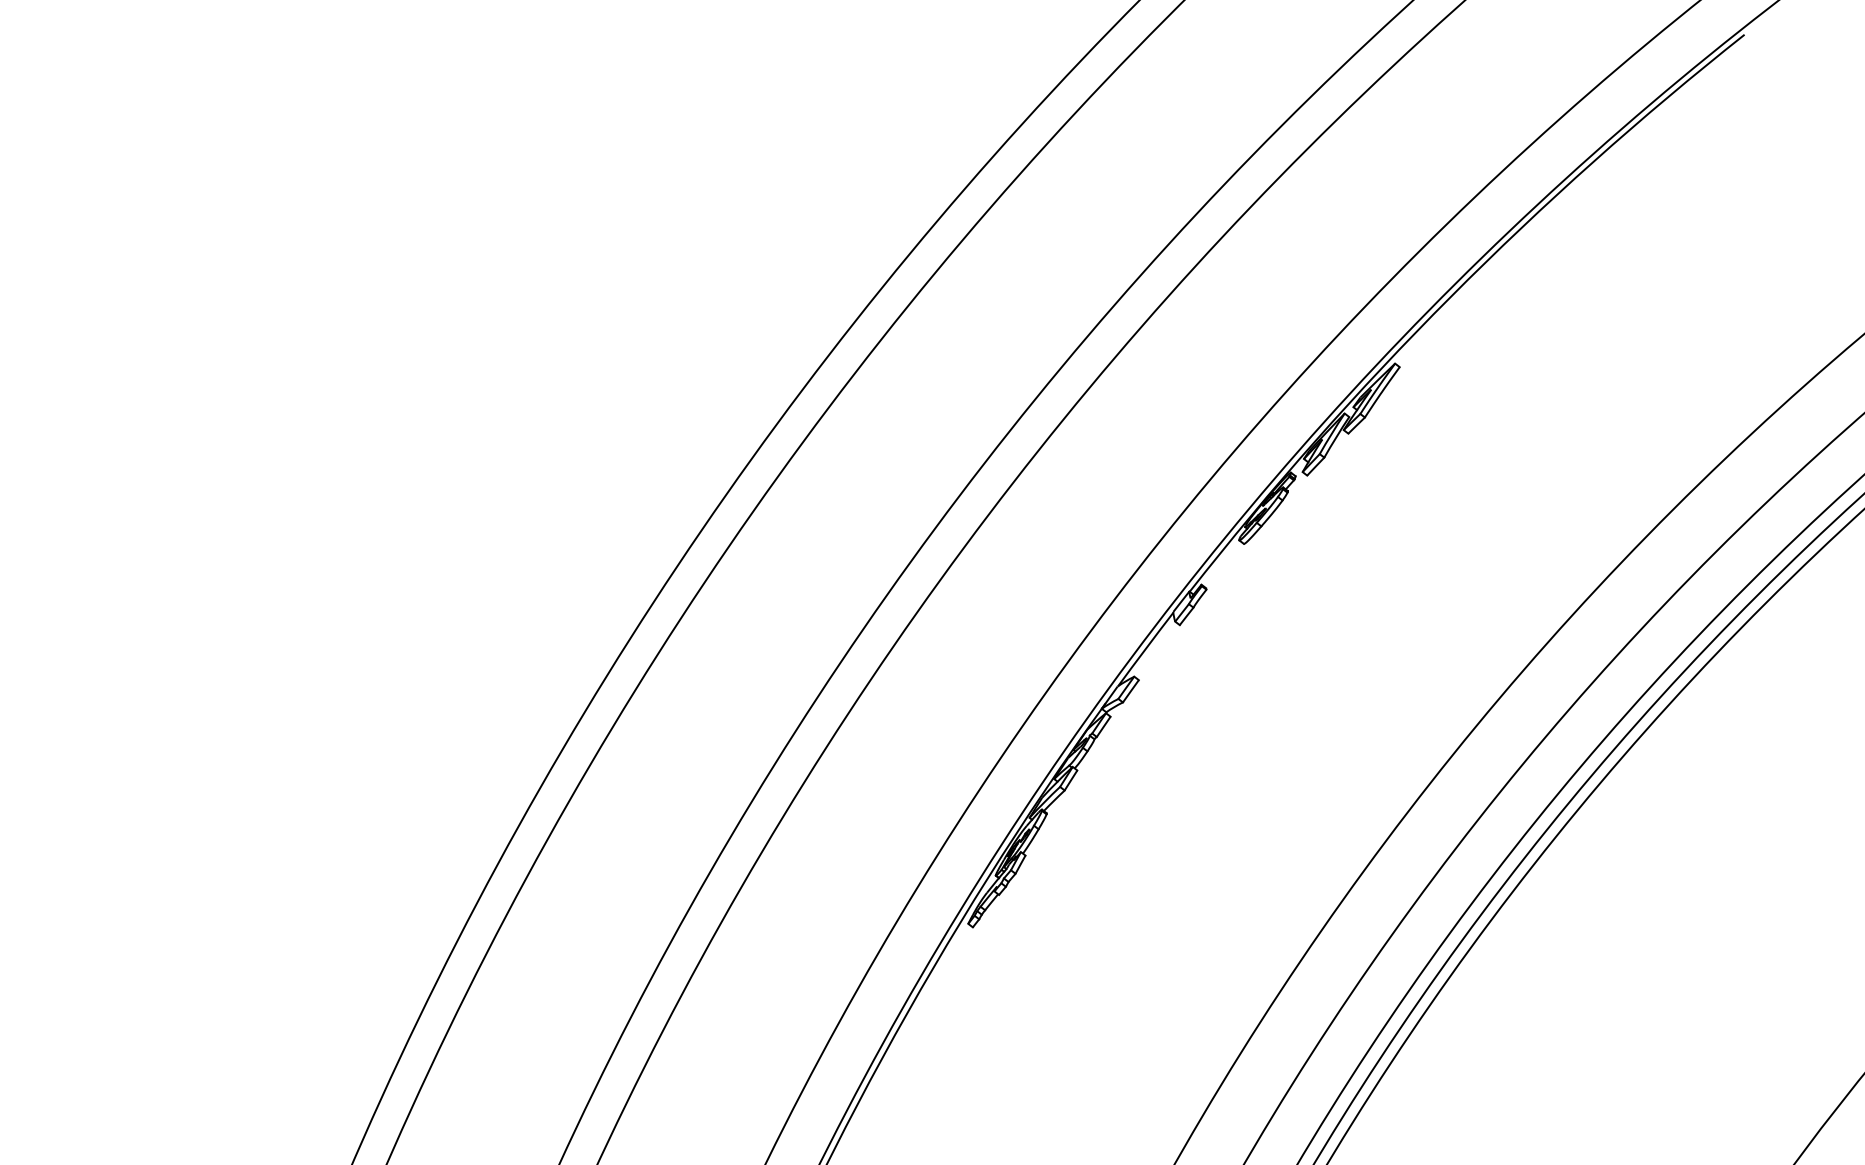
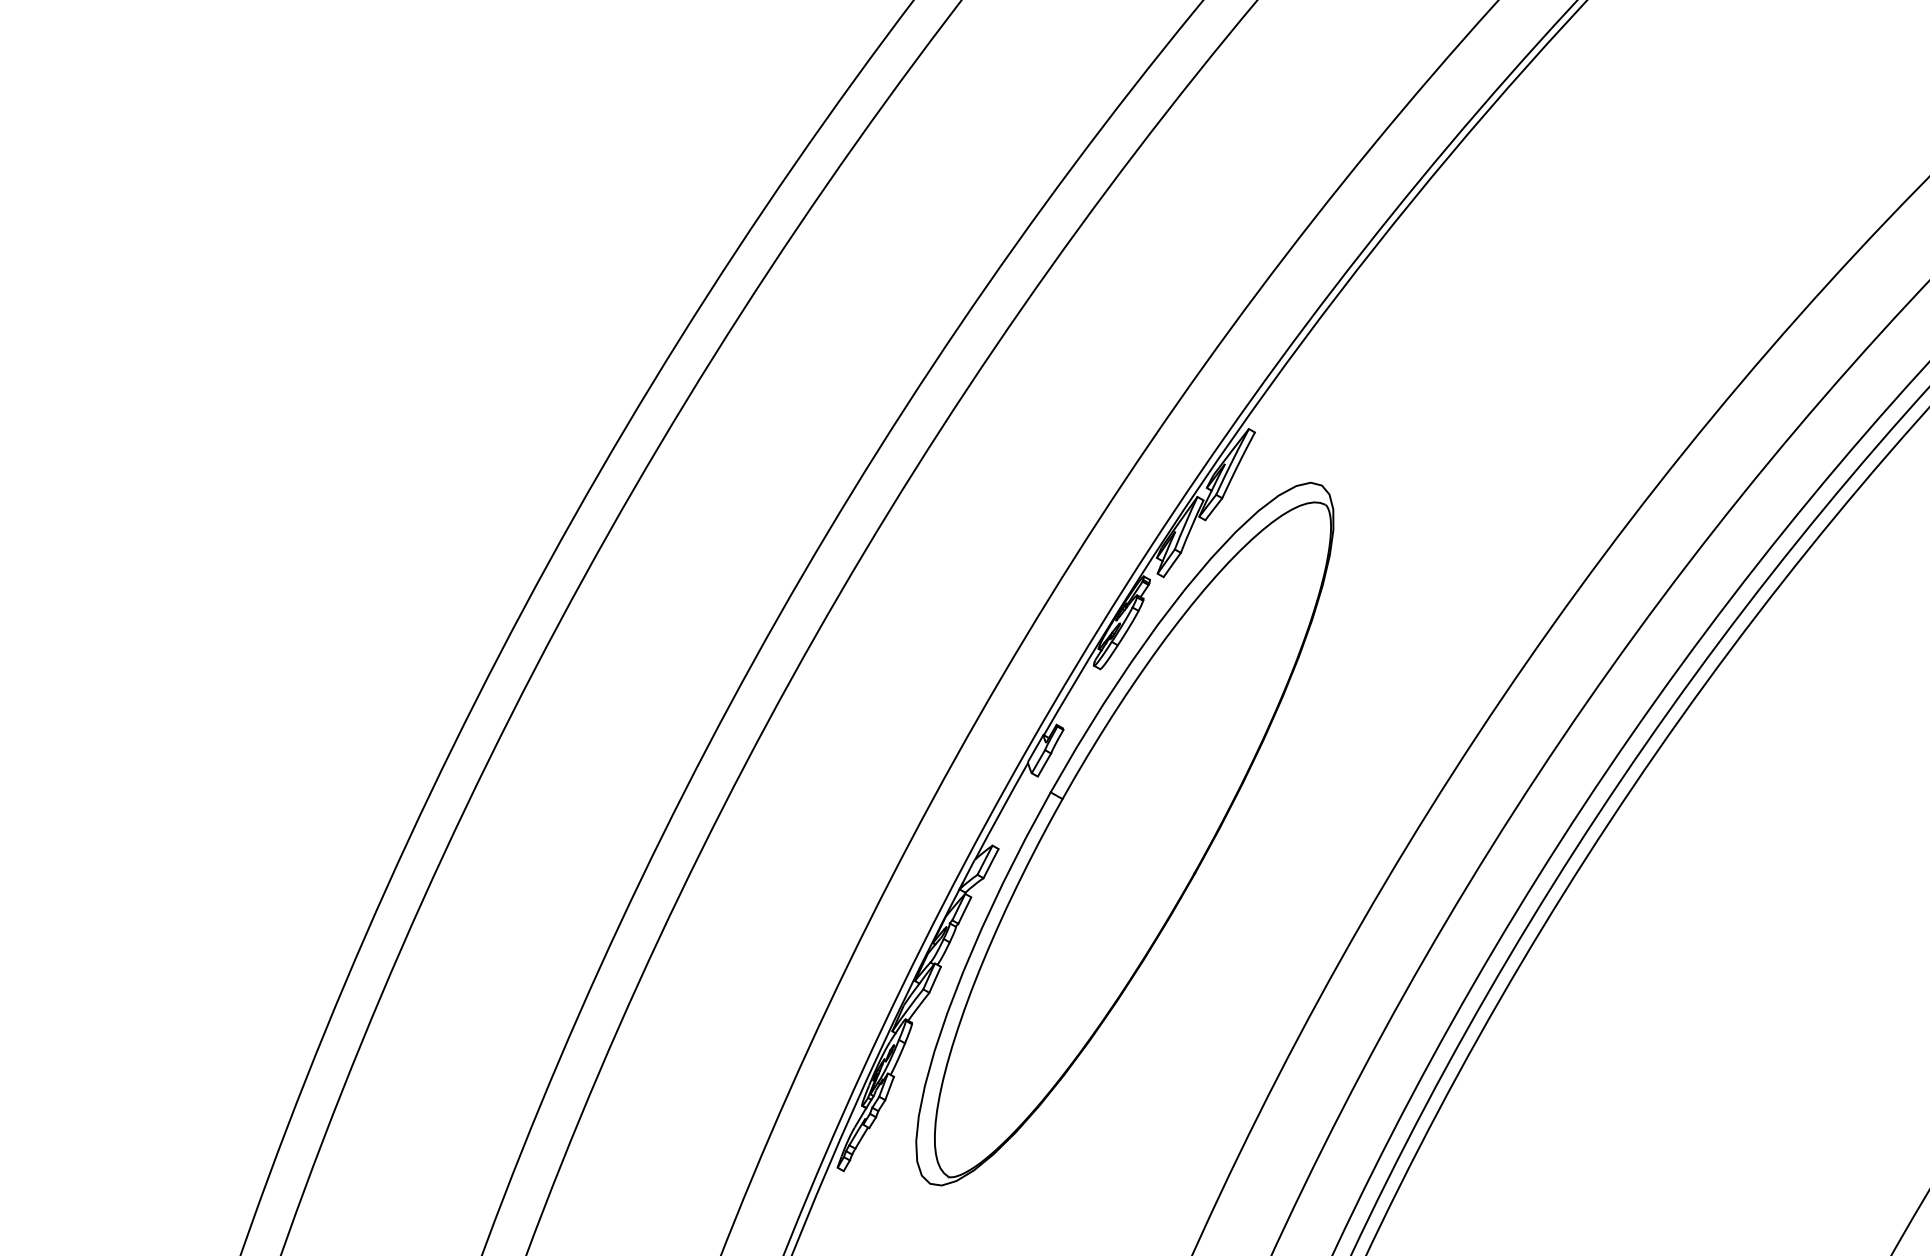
part: (1244, 682) -> (1124, 833), added

